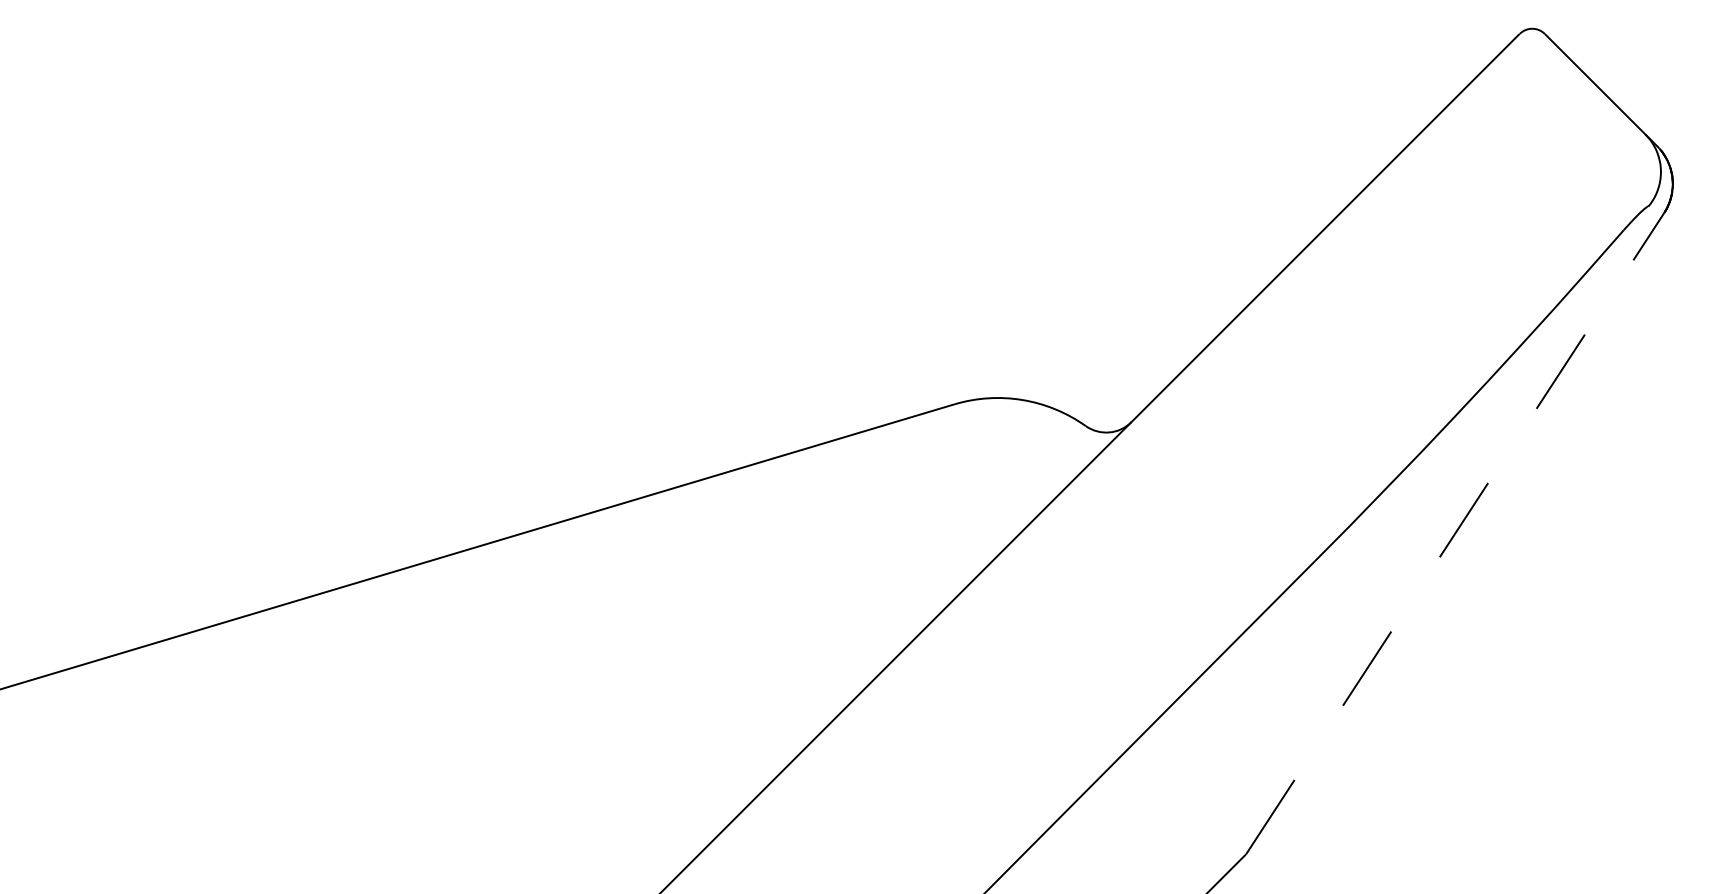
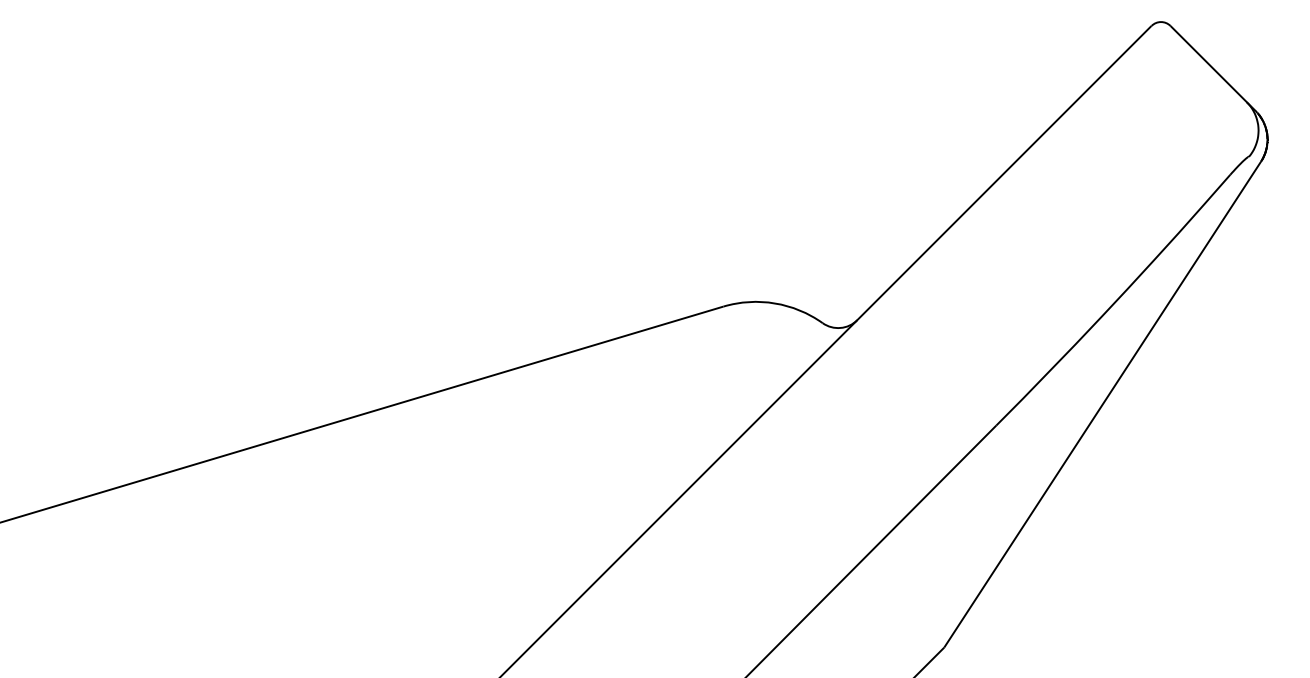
line: (1455, 533) -> (1102, 404), dashed -> solid

